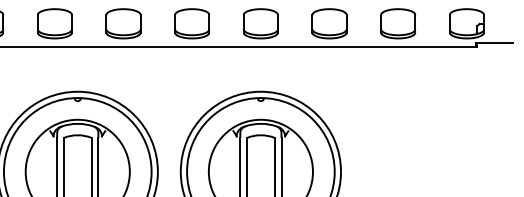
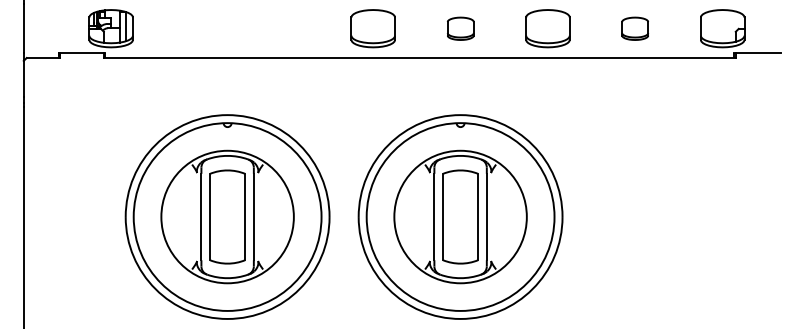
part: (54, 23) -> (198, 28), removed
part: (123, 23) -> (285, 28), removed
part: (260, 23) -> (460, 28), size x0.6
part: (397, 23) -> (634, 28), size x0.6

